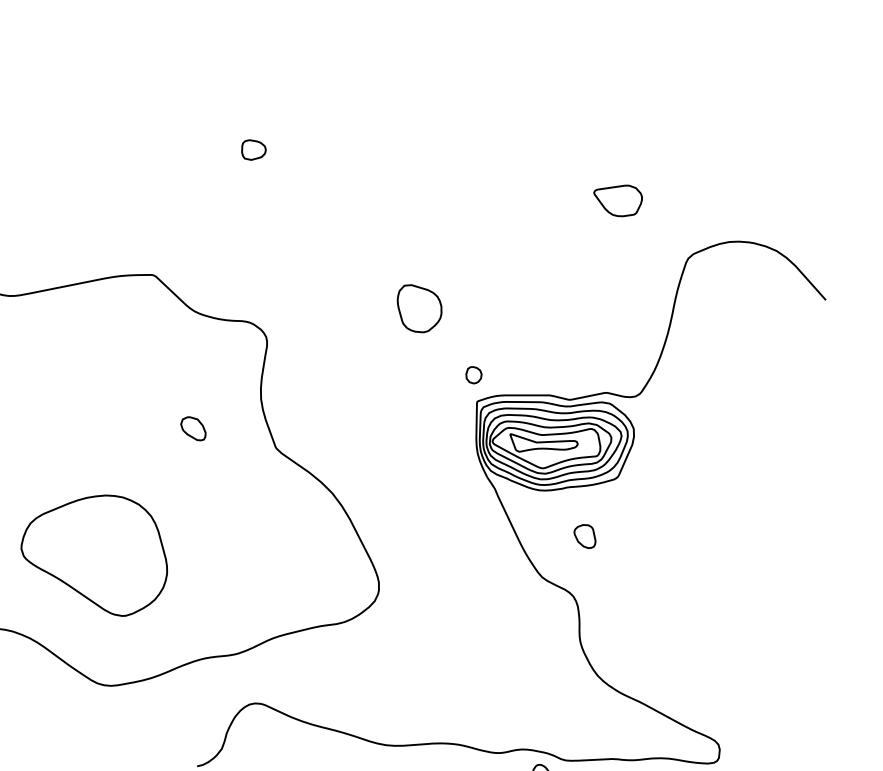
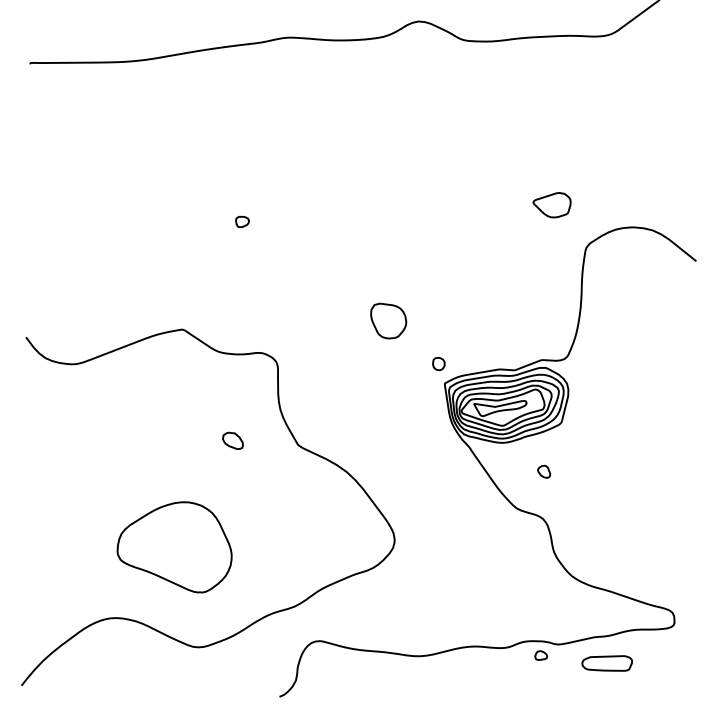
part: (253, 149) -> (242, 221), size x0.7
part: (616, 200) -> (551, 205), moved
part: (584, 535) -> (543, 471), size x0.7

